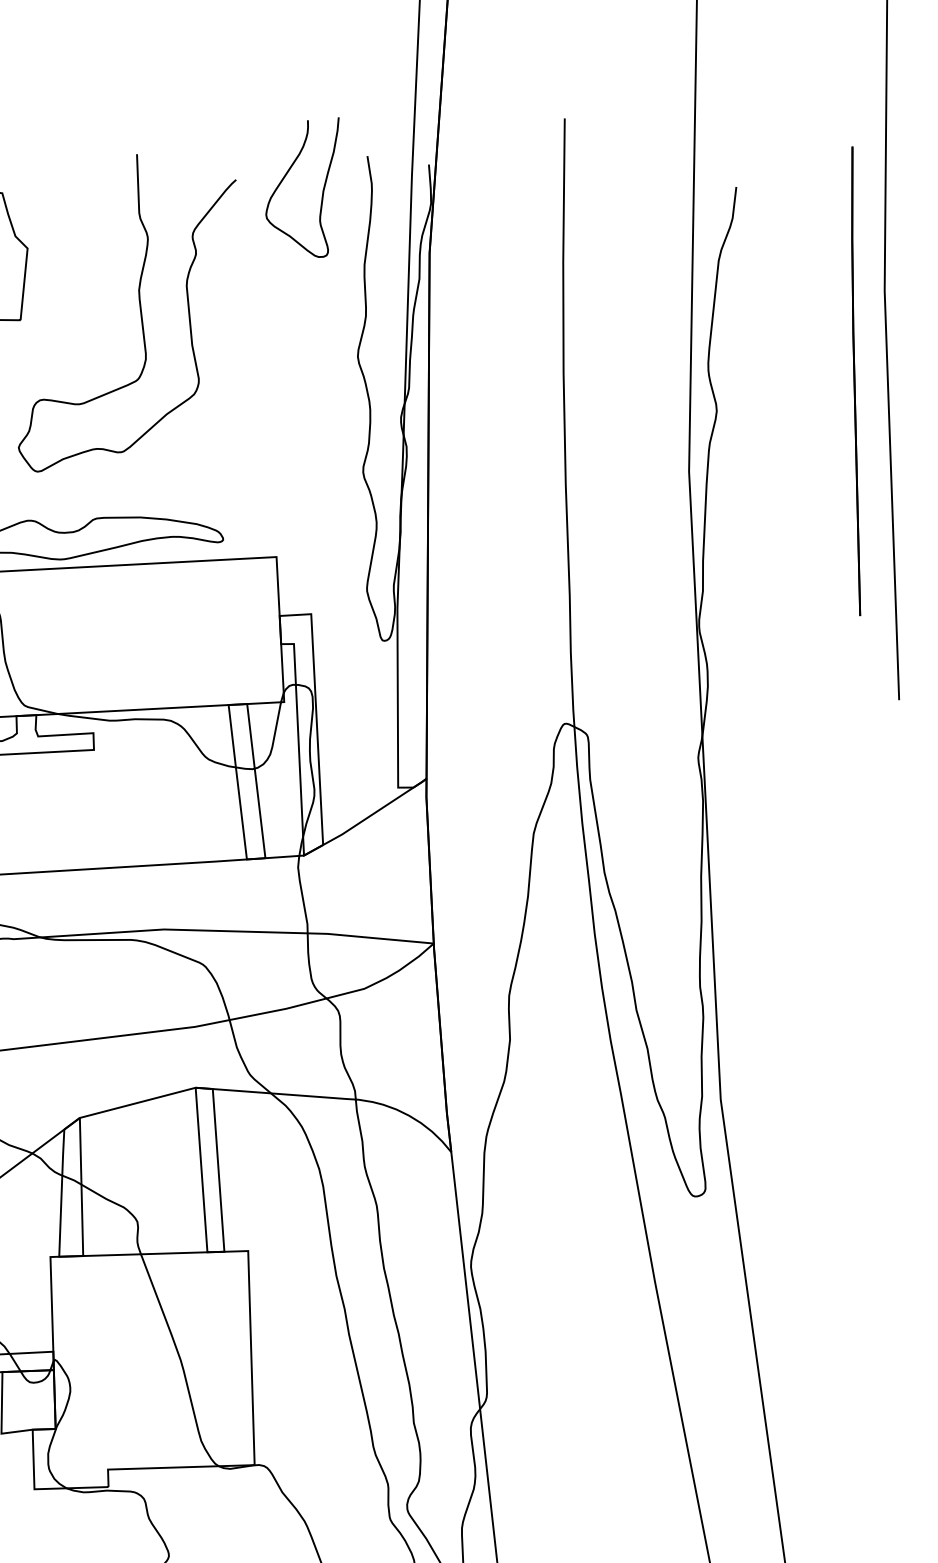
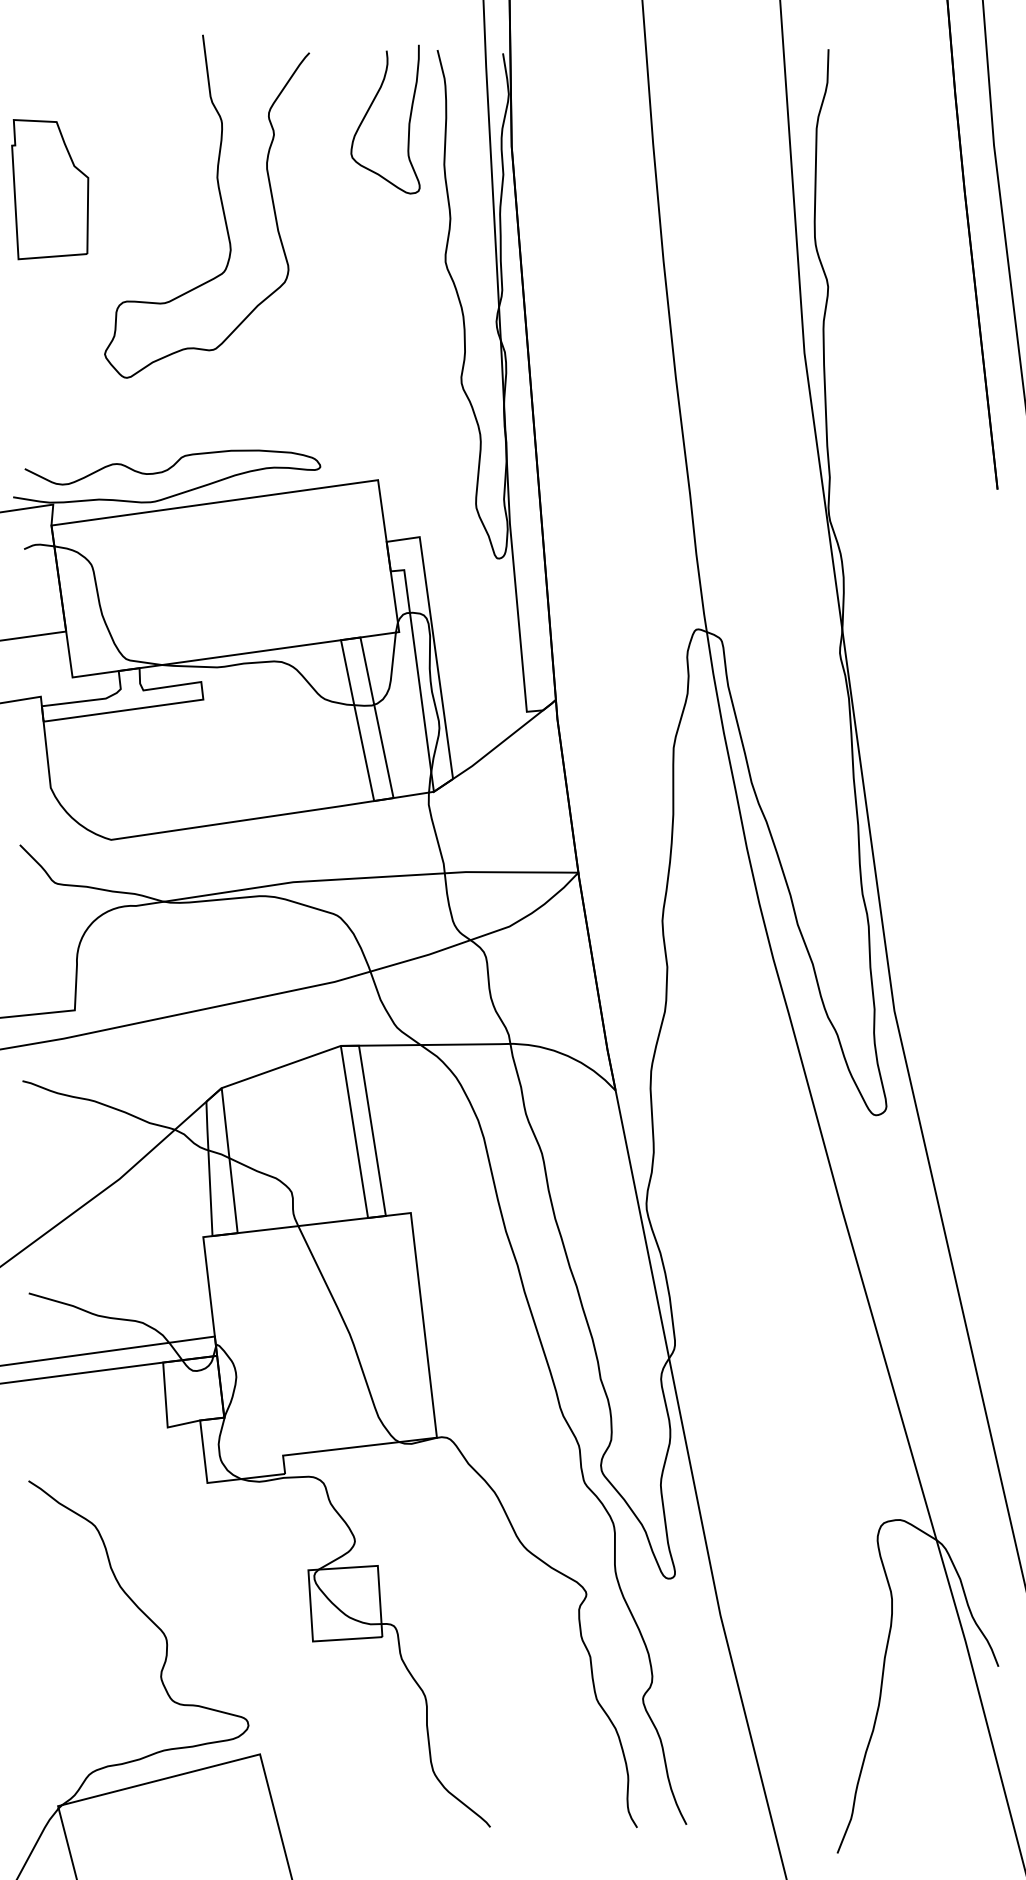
curve: (286, 175) -> (369, 110), moved
curve: (140, 313) -> (220, 202), moved

